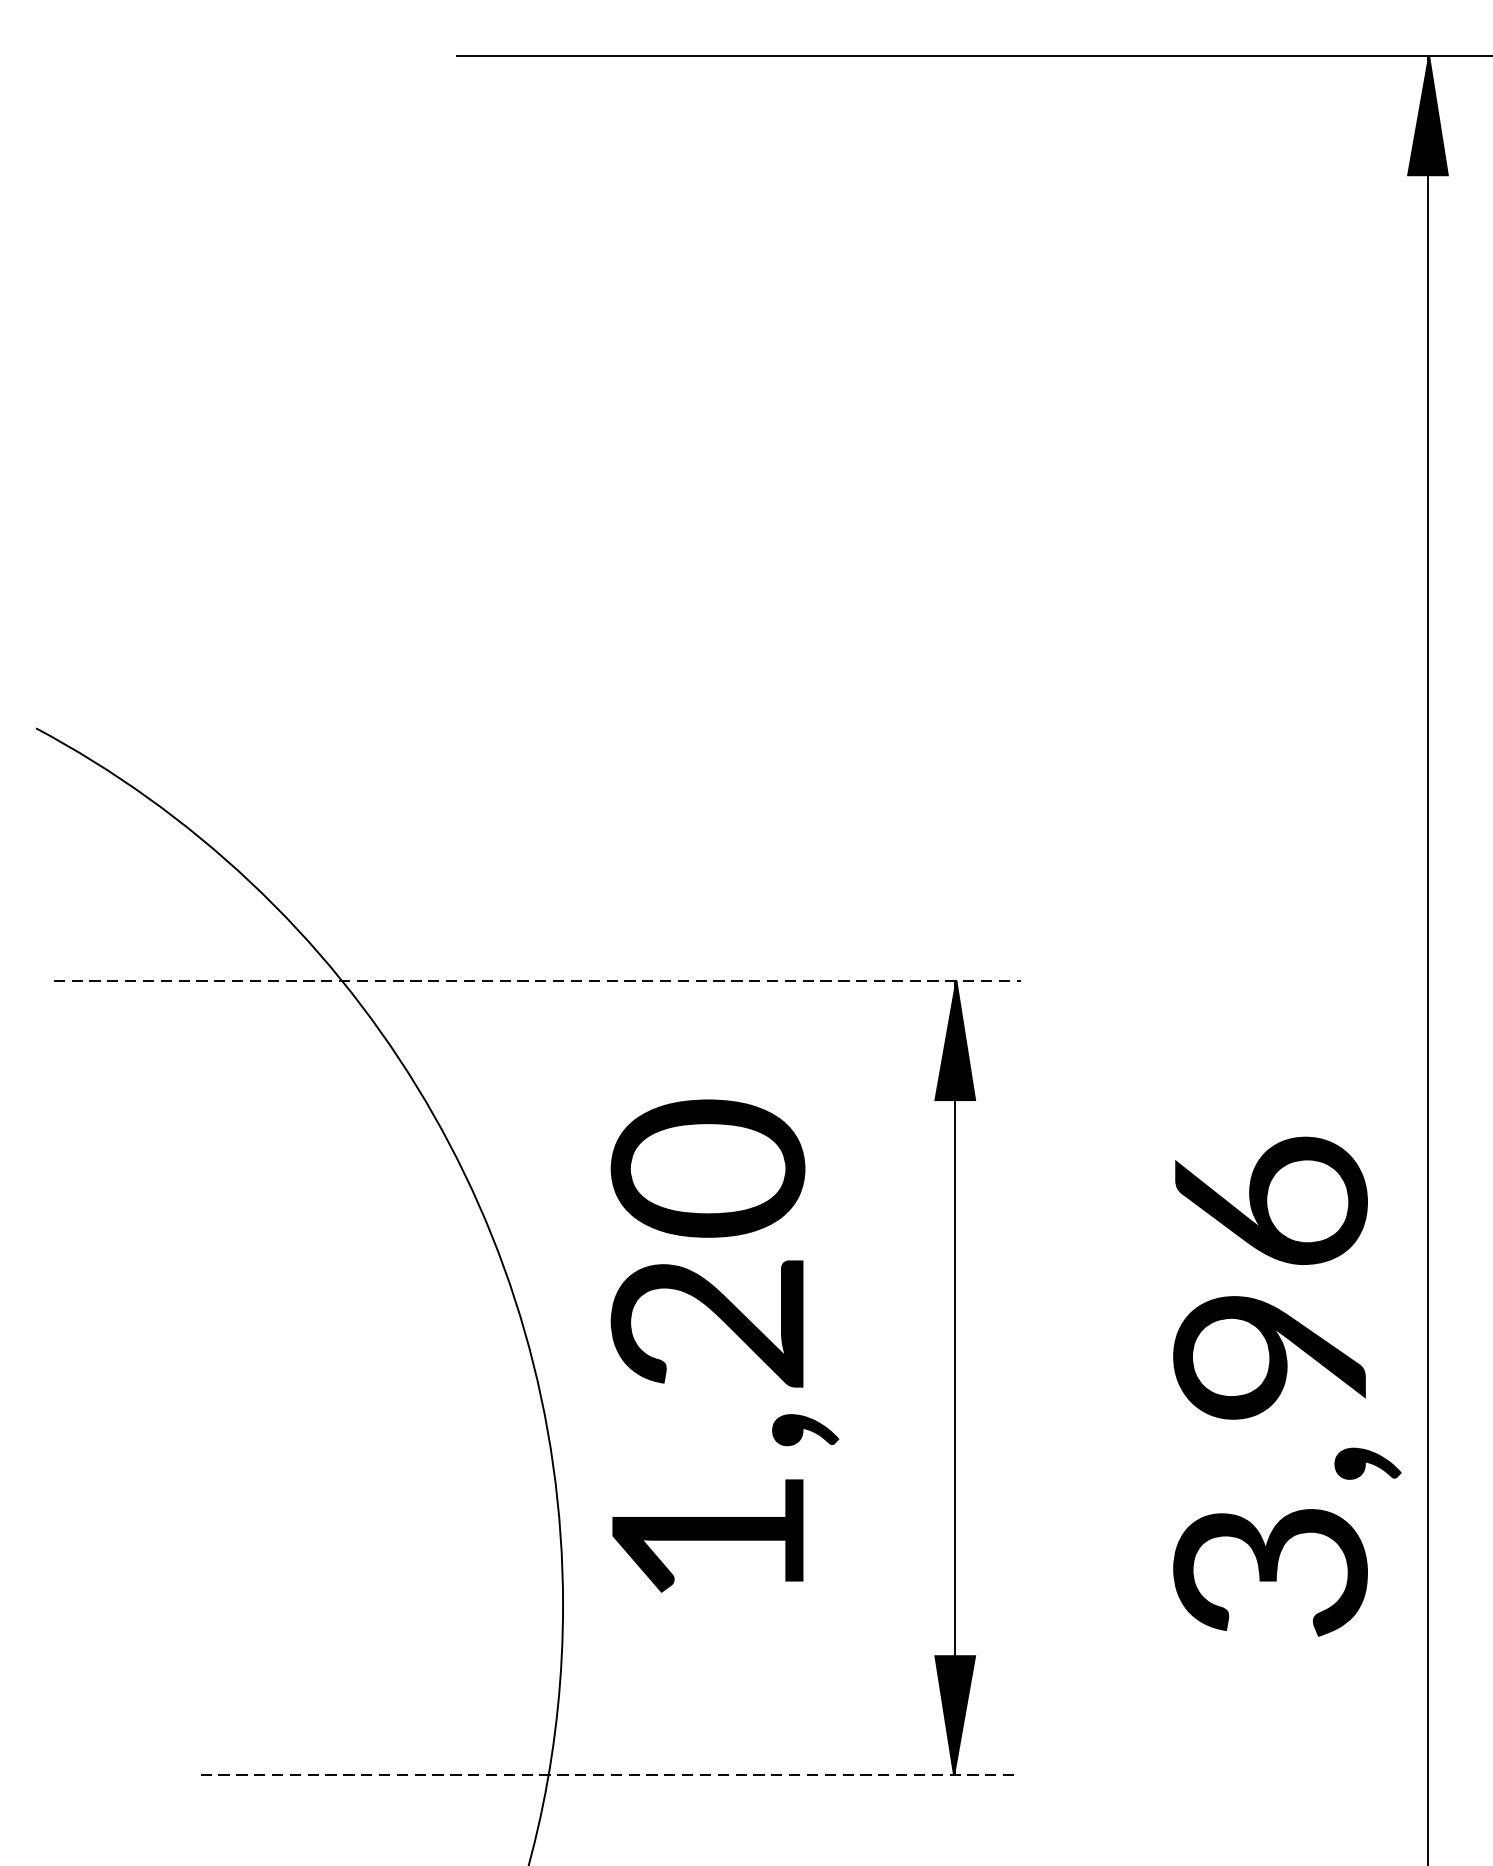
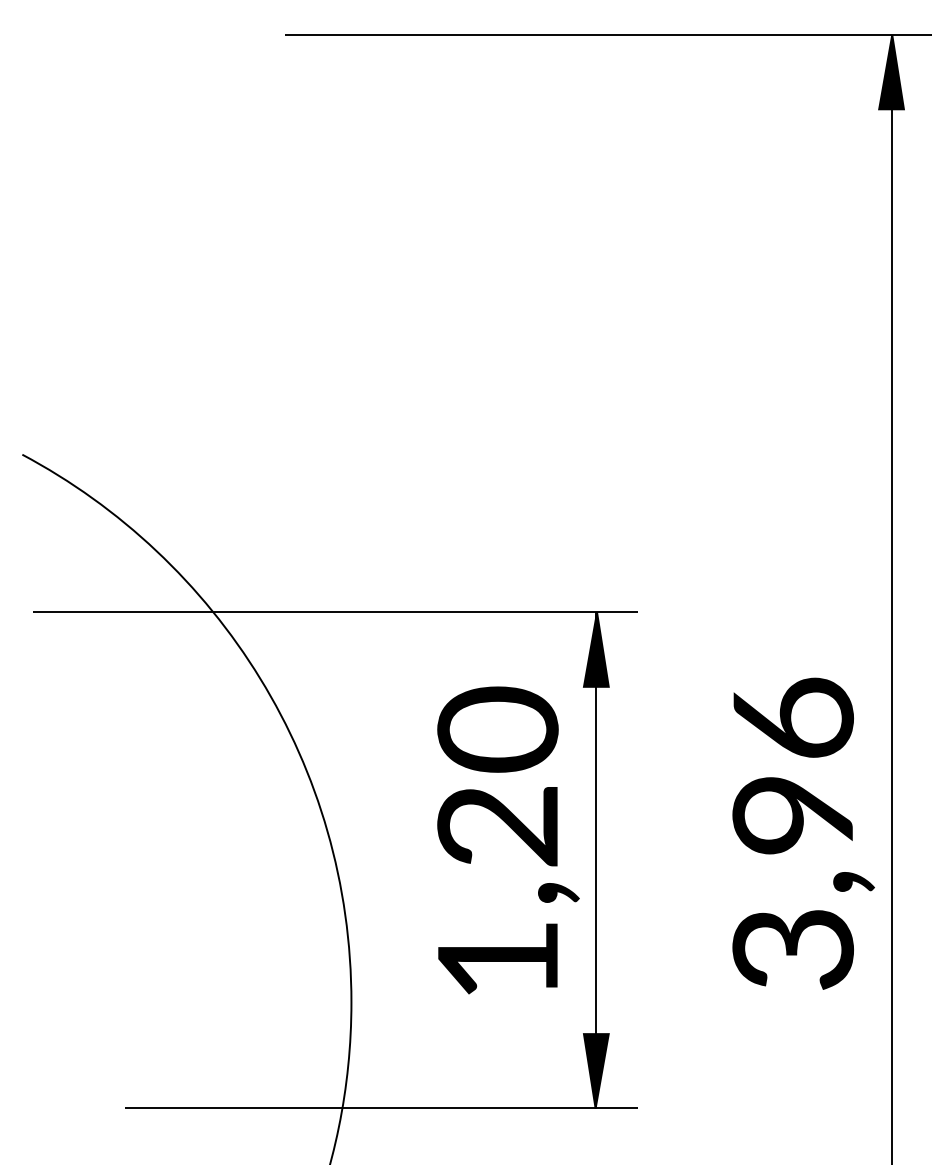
line: (539, 981) -> (336, 612), dashed -> solid
text: (724, 1346) -> (508, 840), moved
text: (1286, 1386) -> (803, 833), moved
line: (611, 1775) -> (381, 1108), dashed -> solid

